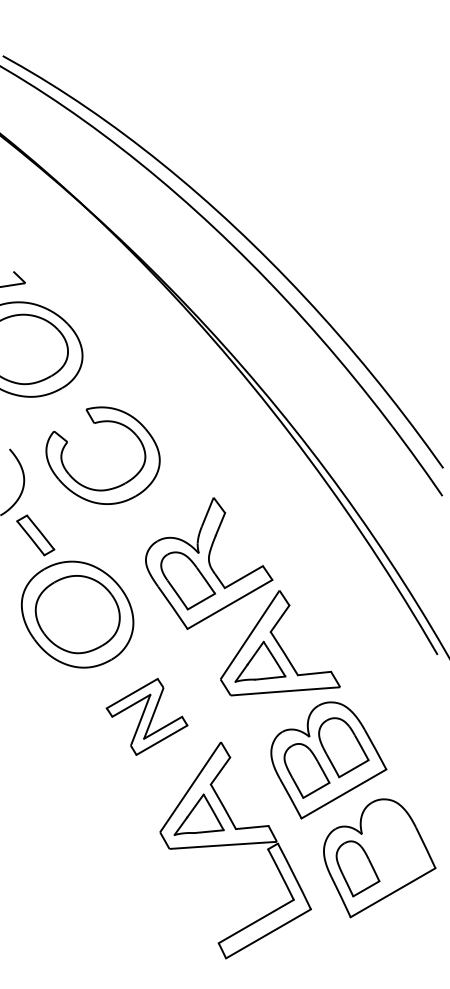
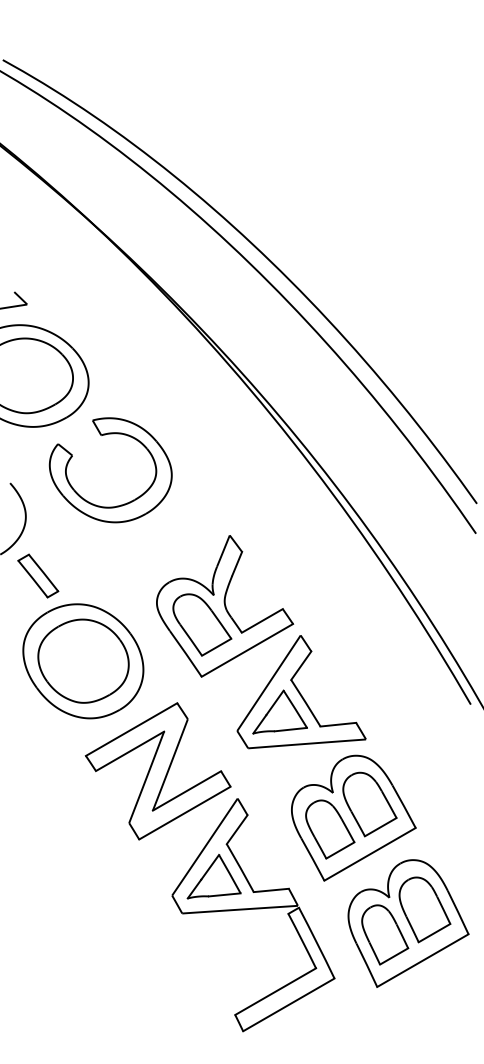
part: (98, 423) -> (105, 435), moved
part: (146, 717) -> (157, 771), size x1.67
part: (394, 845) -> (424, 909), added

